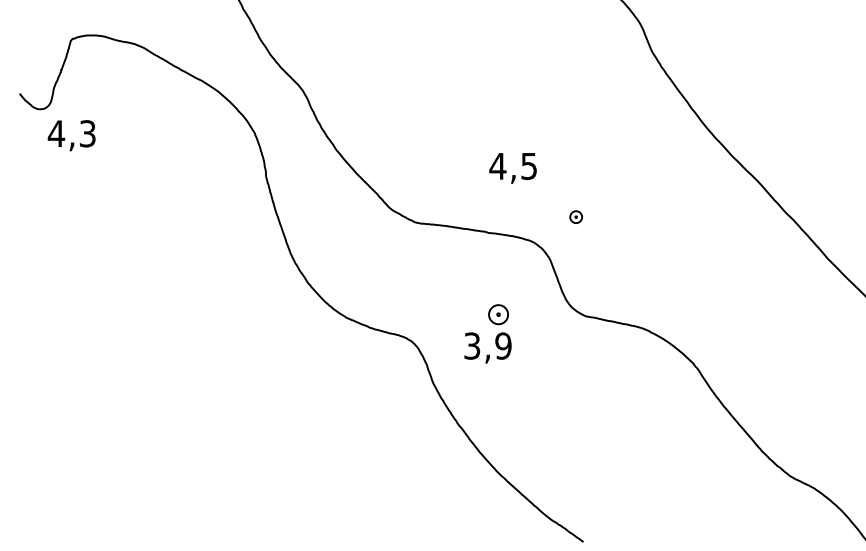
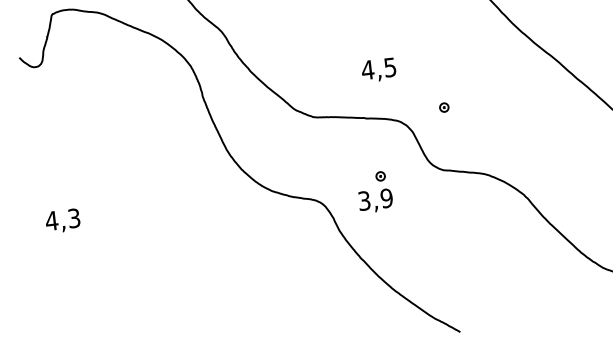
text: (71, 135) -> (62, 220), moved
part: (575, 216) -> (443, 107), moved
part: (498, 314) -> (380, 176), size x0.62

